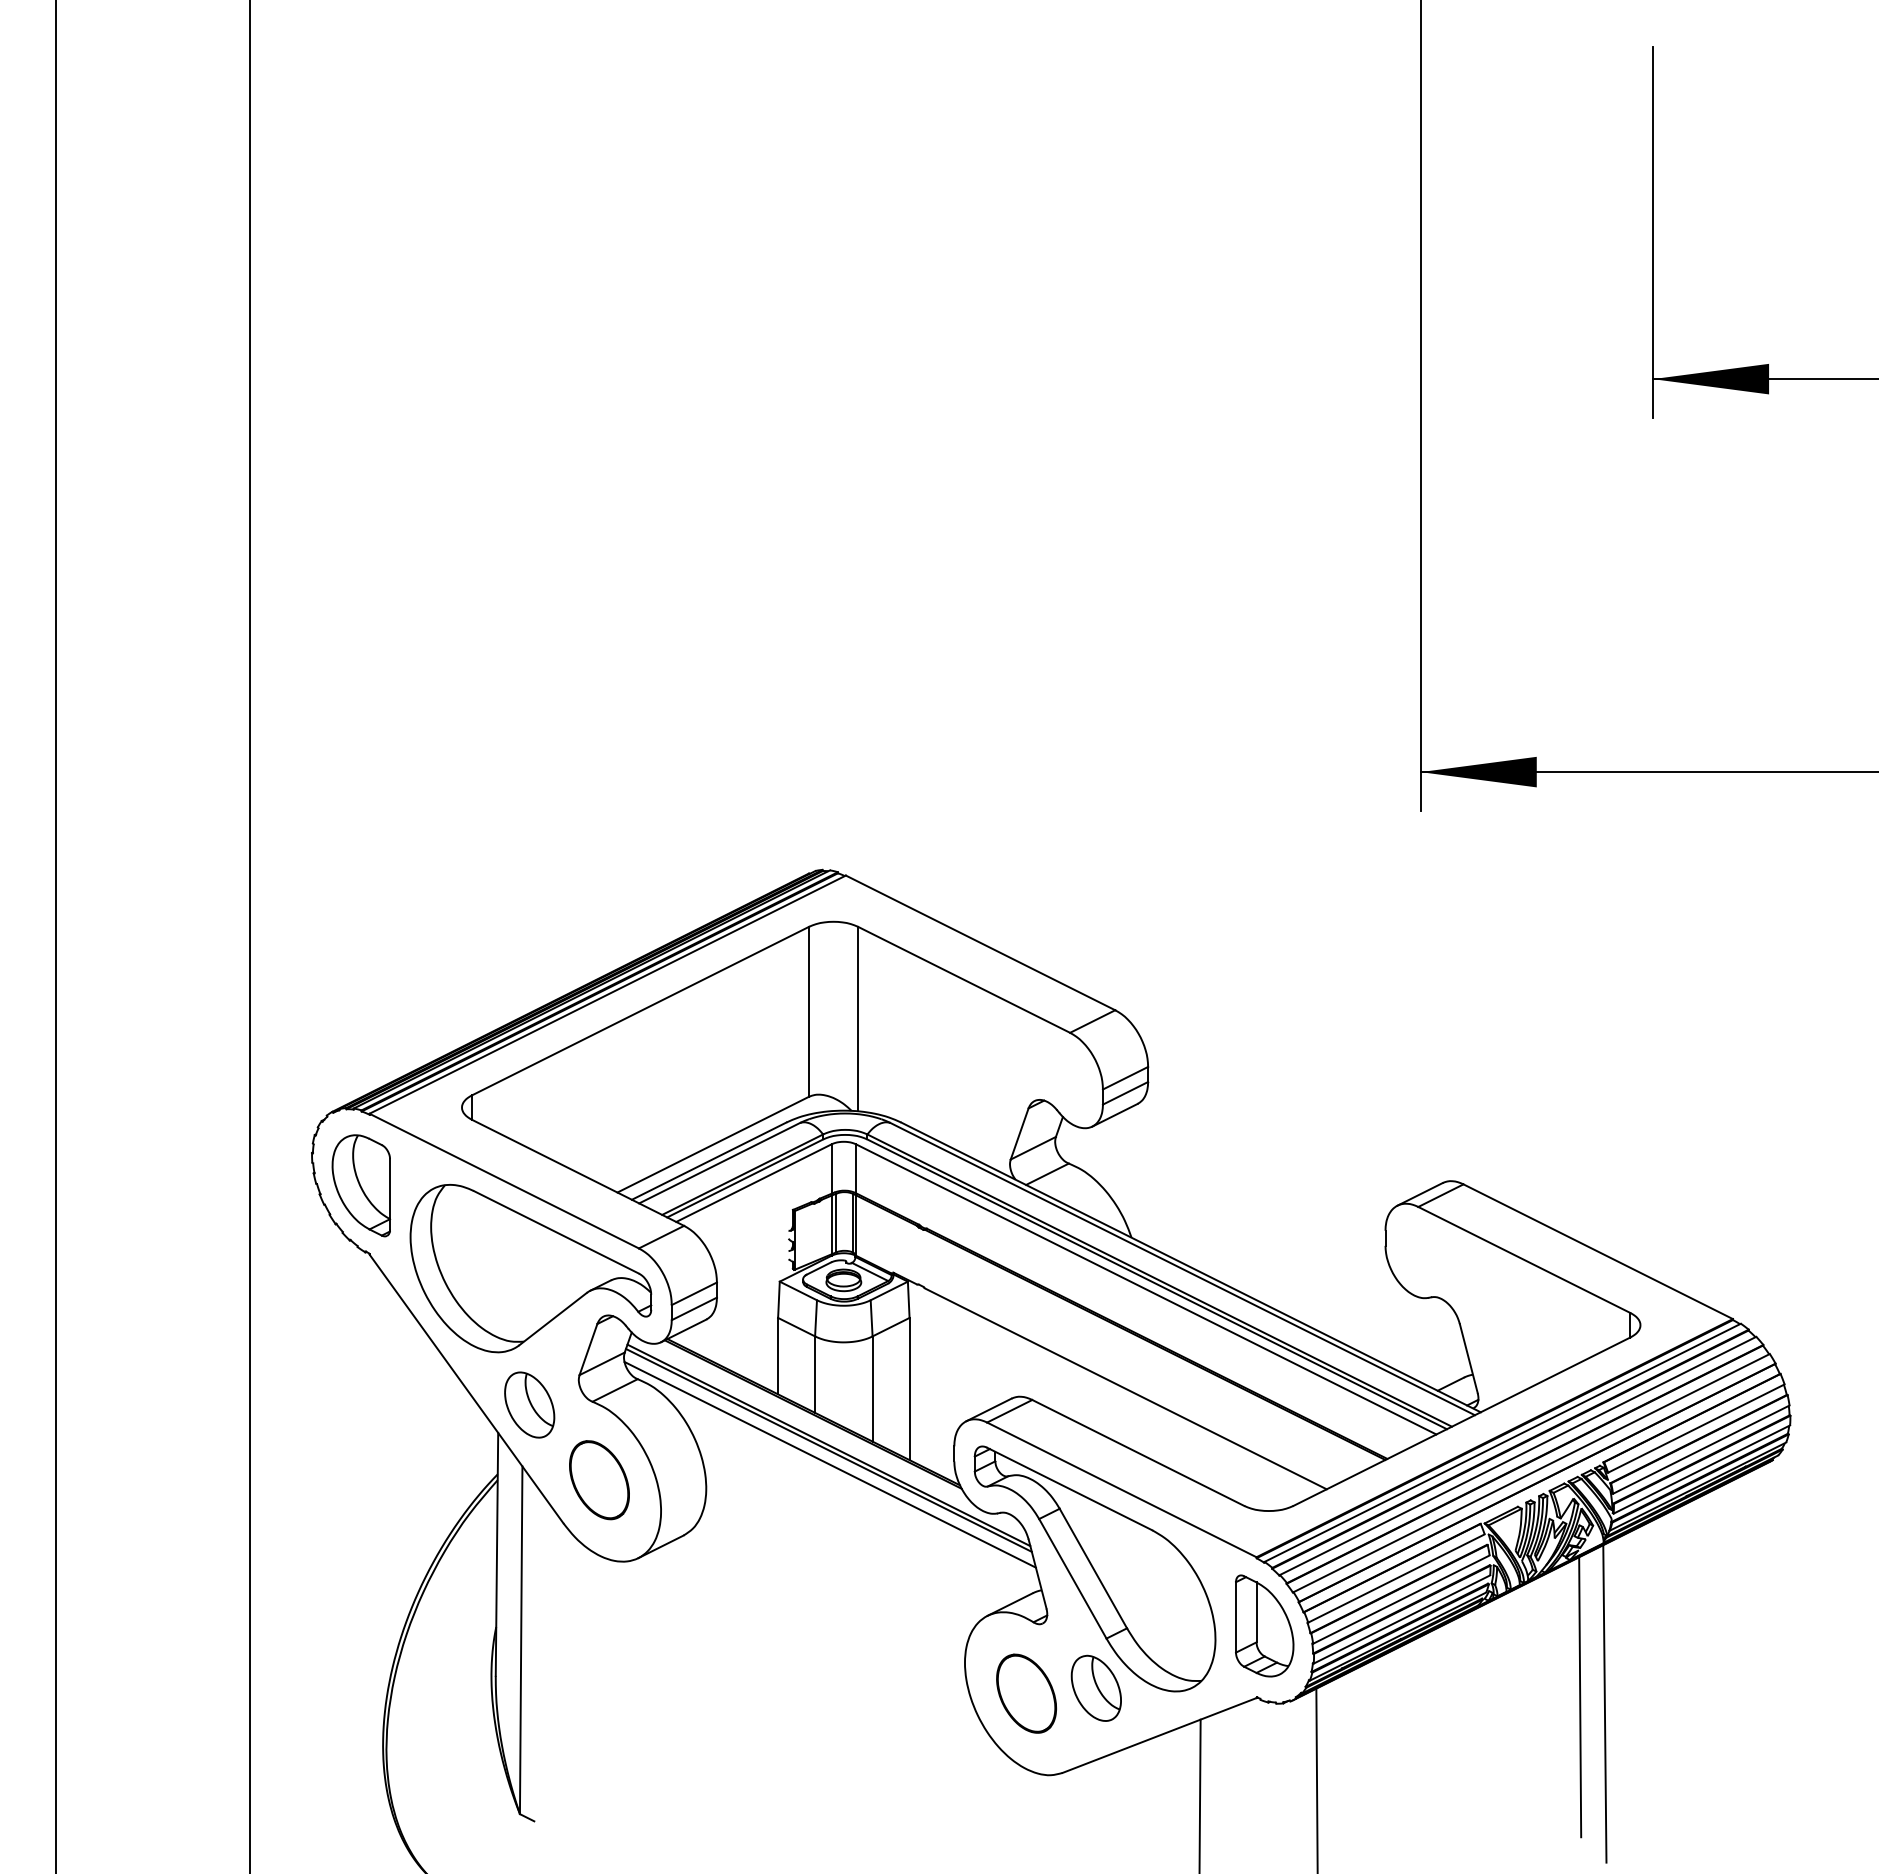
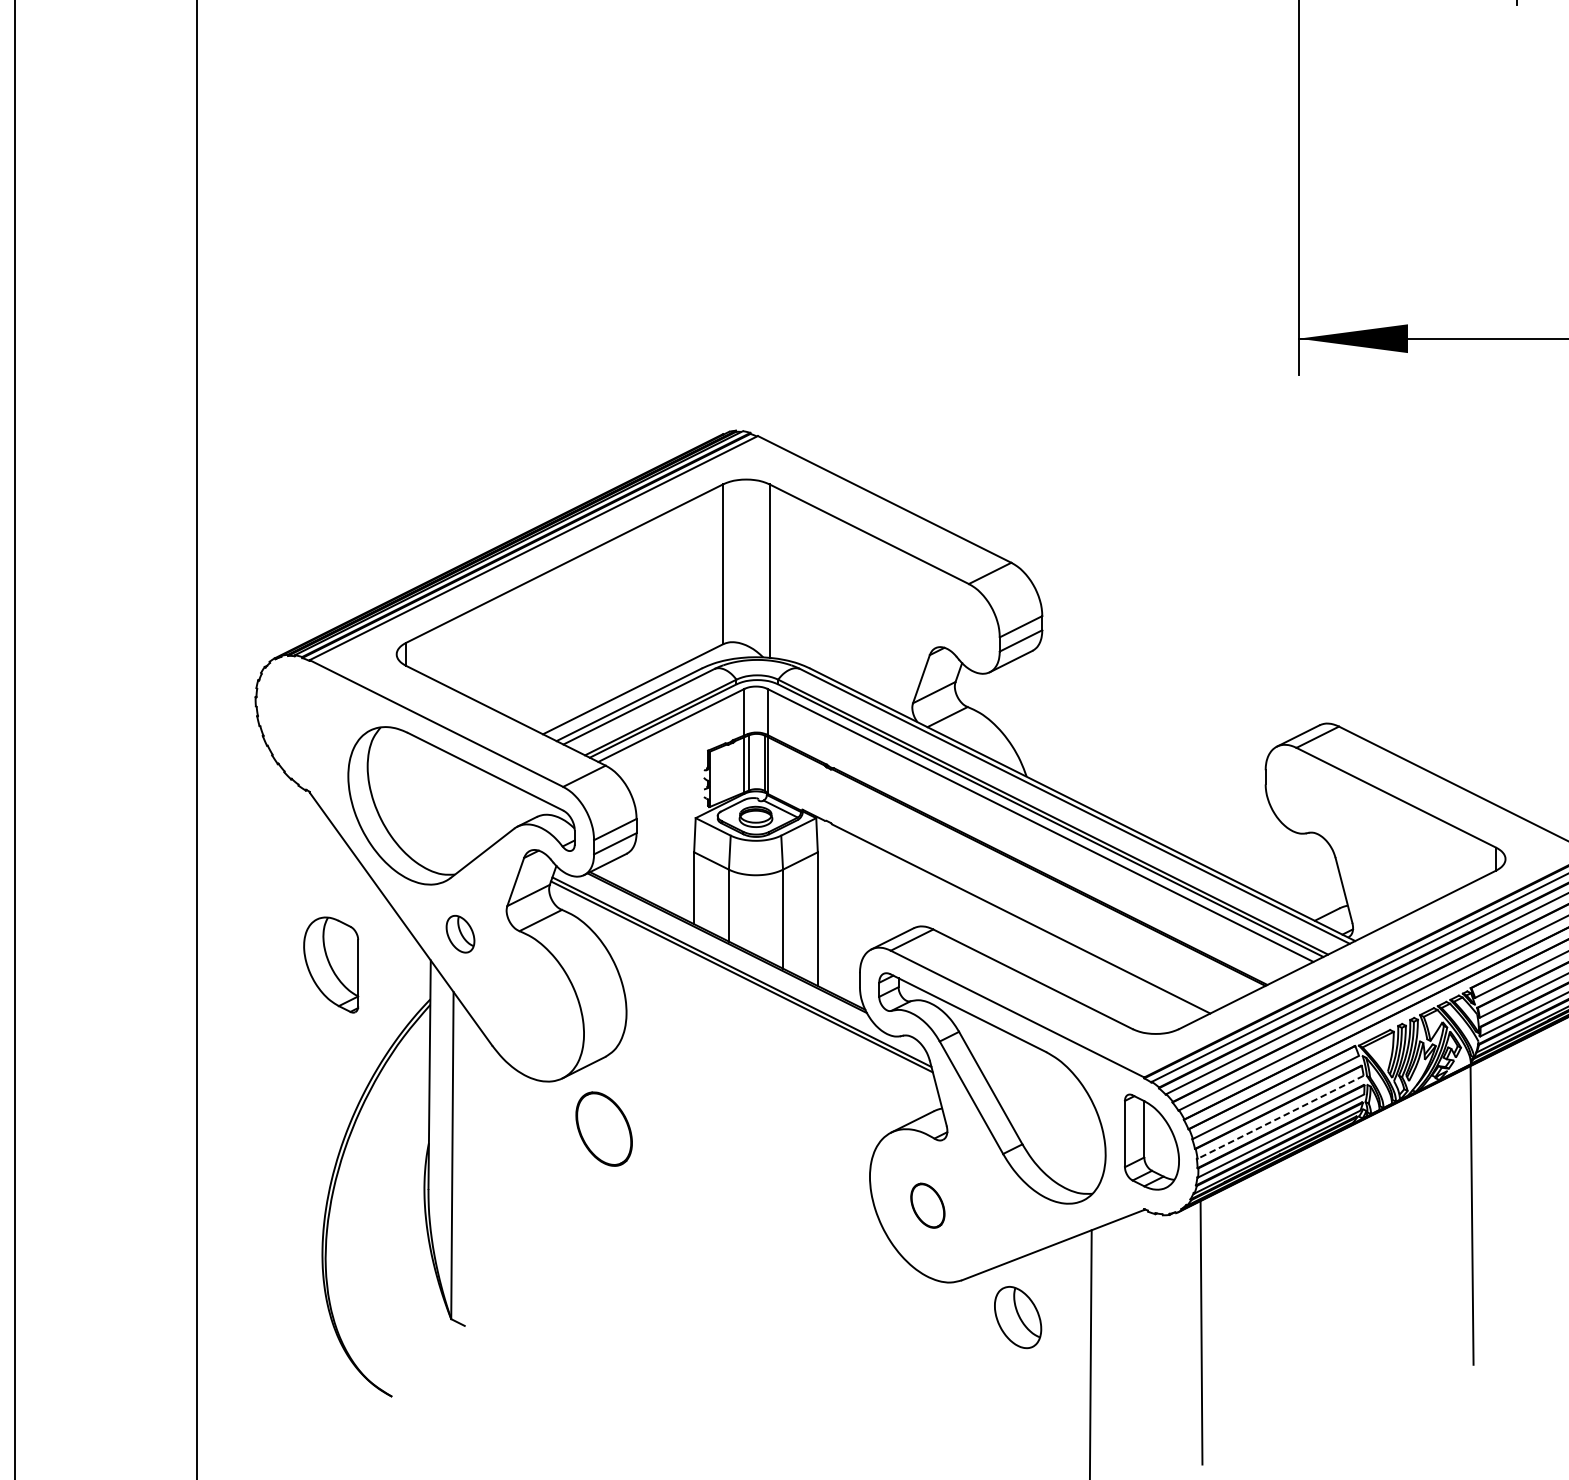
part: (361, 1185) -> (331, 964), moved
part: (529, 1404) -> (460, 933), size x0.6
line: (829, 1464) -> (742, 990), removed
part: (599, 1480) -> (604, 1129), moved
line: (1401, 1599) -> (1280, 1117), solid -> dashed
part: (1095, 1687) -> (1017, 1316), moved
part: (1026, 1693) -> (927, 1205), size x0.6
line: (1580, 1697) -> (1449, 1209), removed

